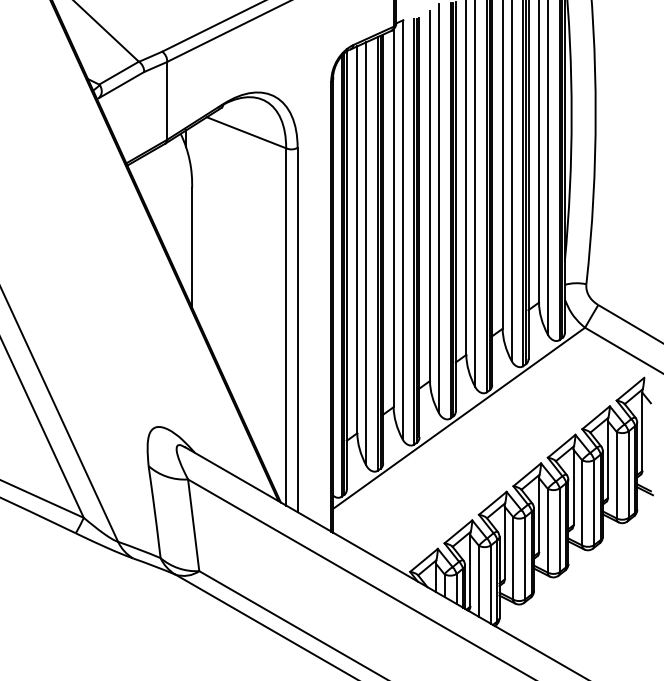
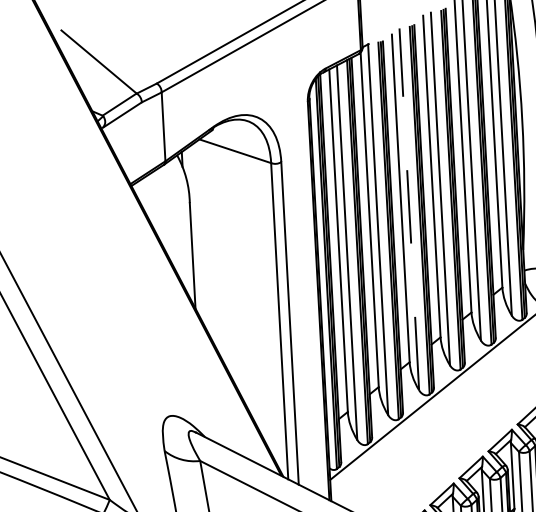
line: (438, 208) -> (408, 209), solid -> dashed

